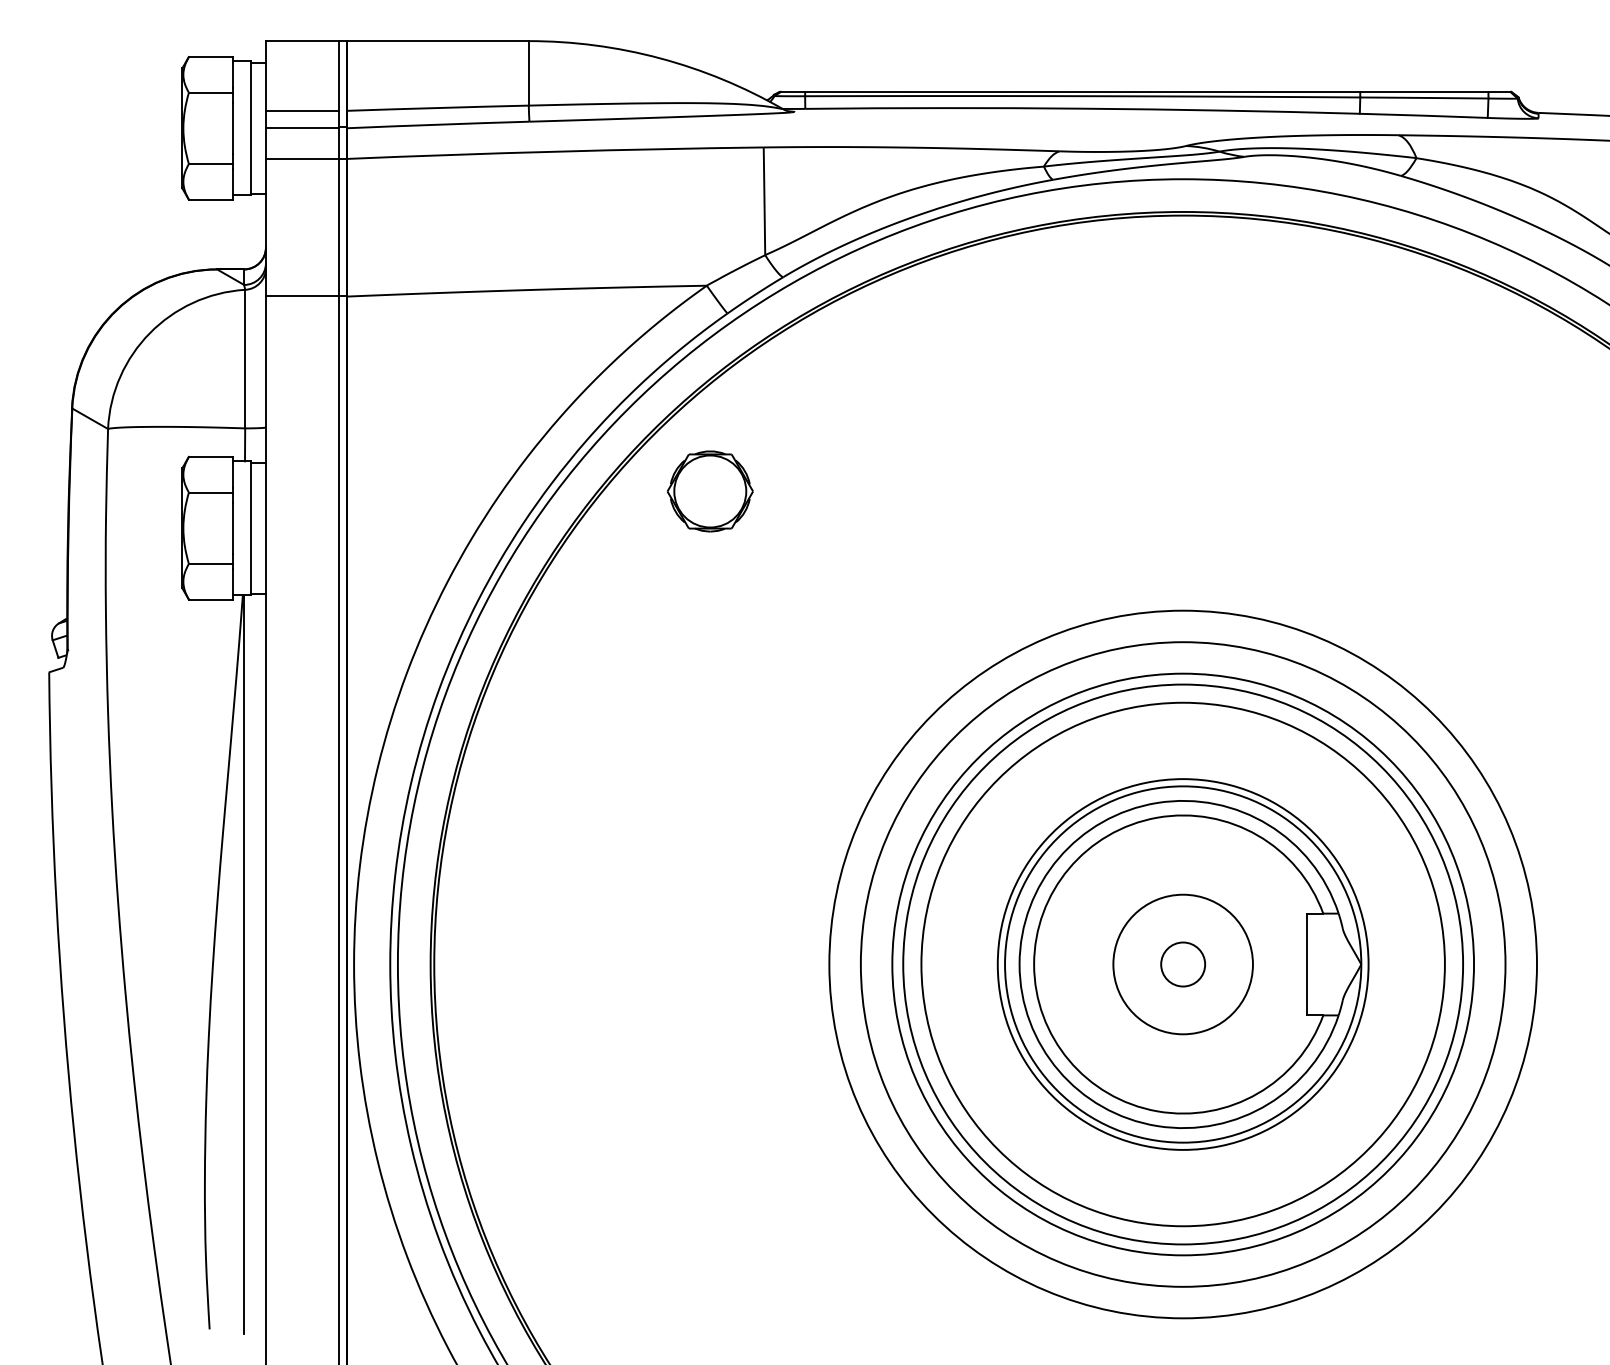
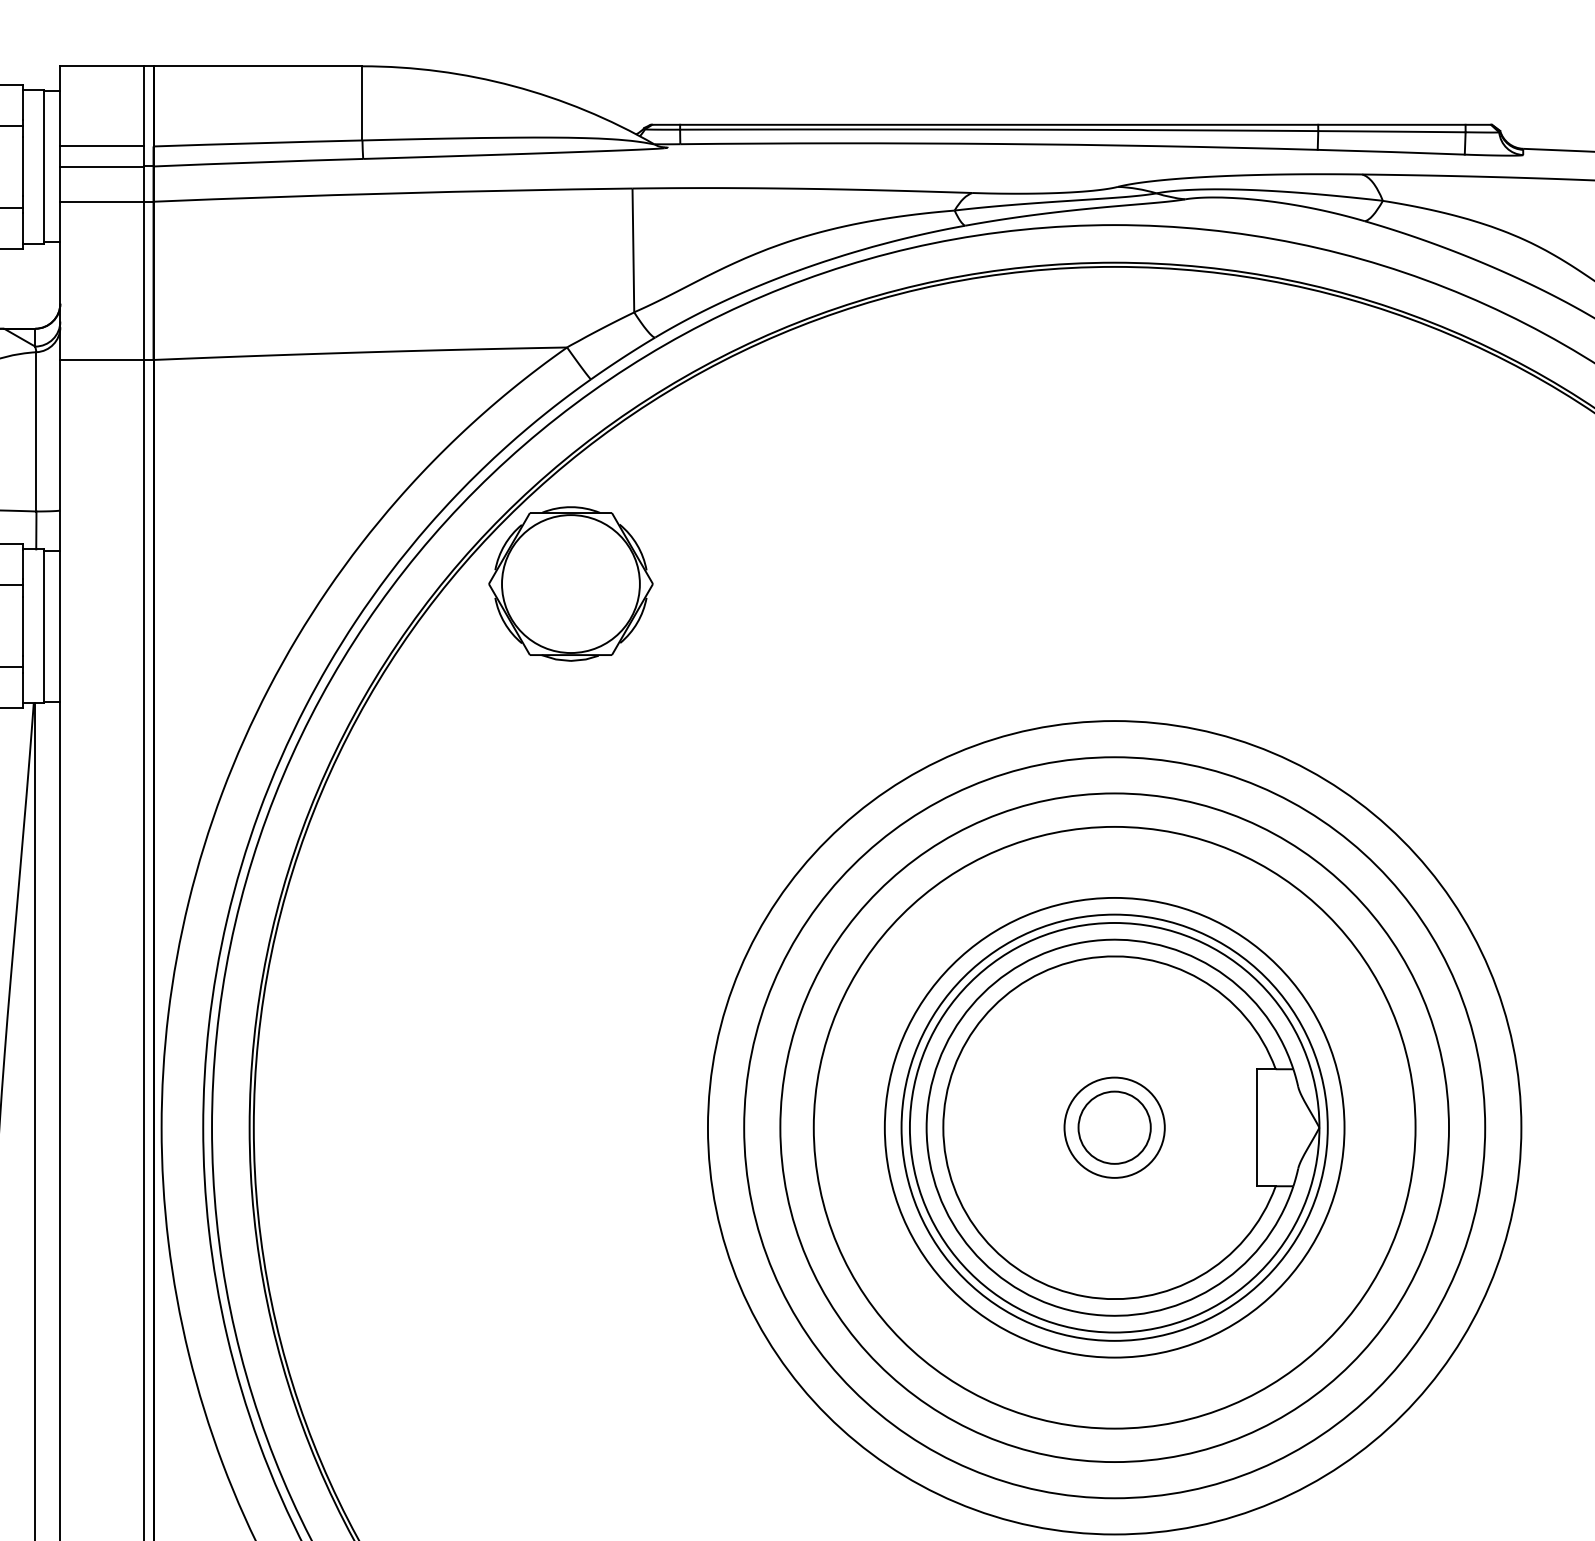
part: (710, 491) -> (571, 584), size x1.67
circle: (1182, 964) -> (1113, 1127), size x0.62
circle: (1182, 964) -> (1113, 1127), size x1.43
circle: (1183, 964) -> (1115, 1127), size x0.71

